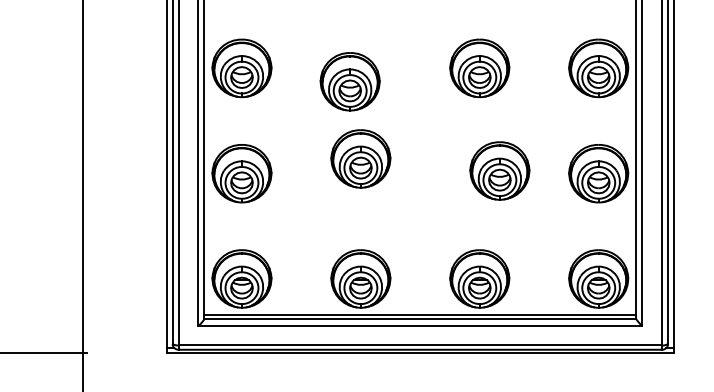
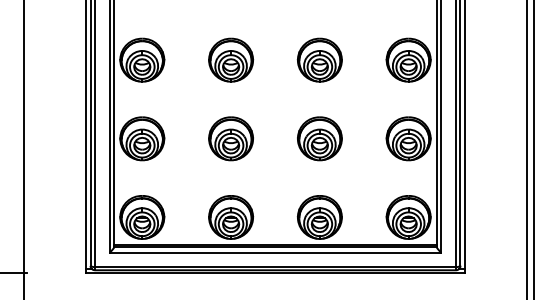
part: (350, 80) -> (231, 59), moved
part: (360, 158) -> (230, 138), moved
part: (499, 170) -> (319, 138), moved

